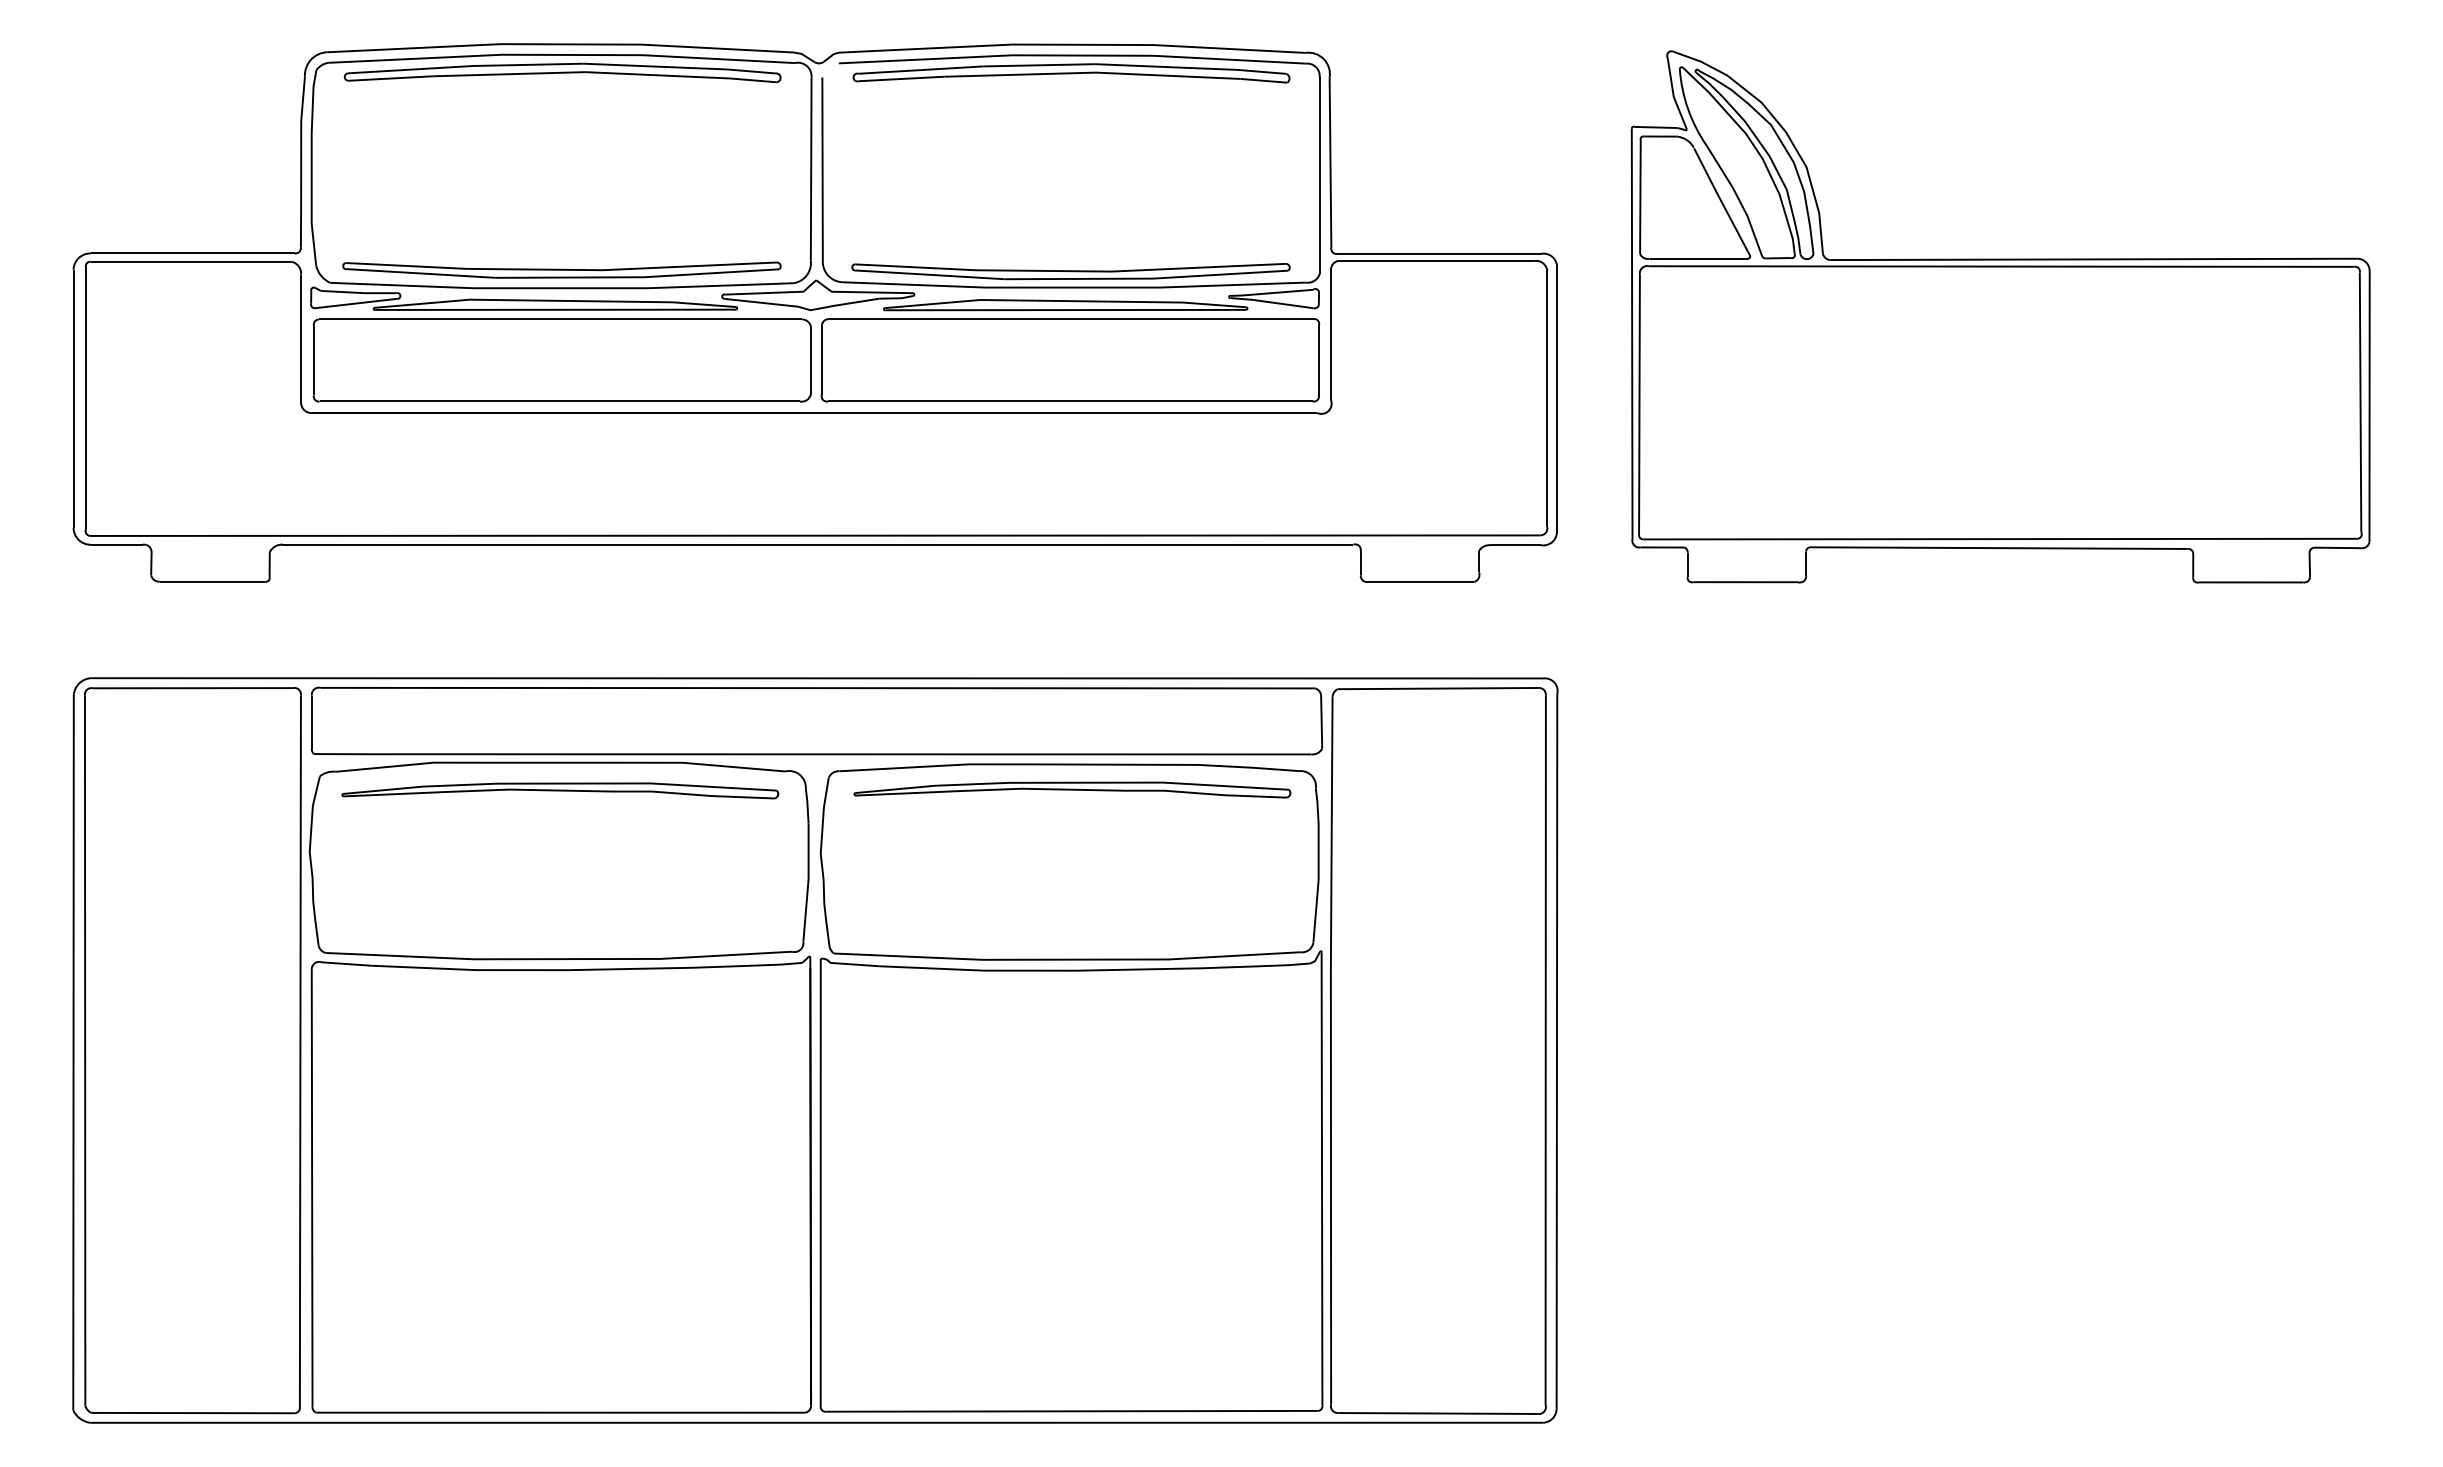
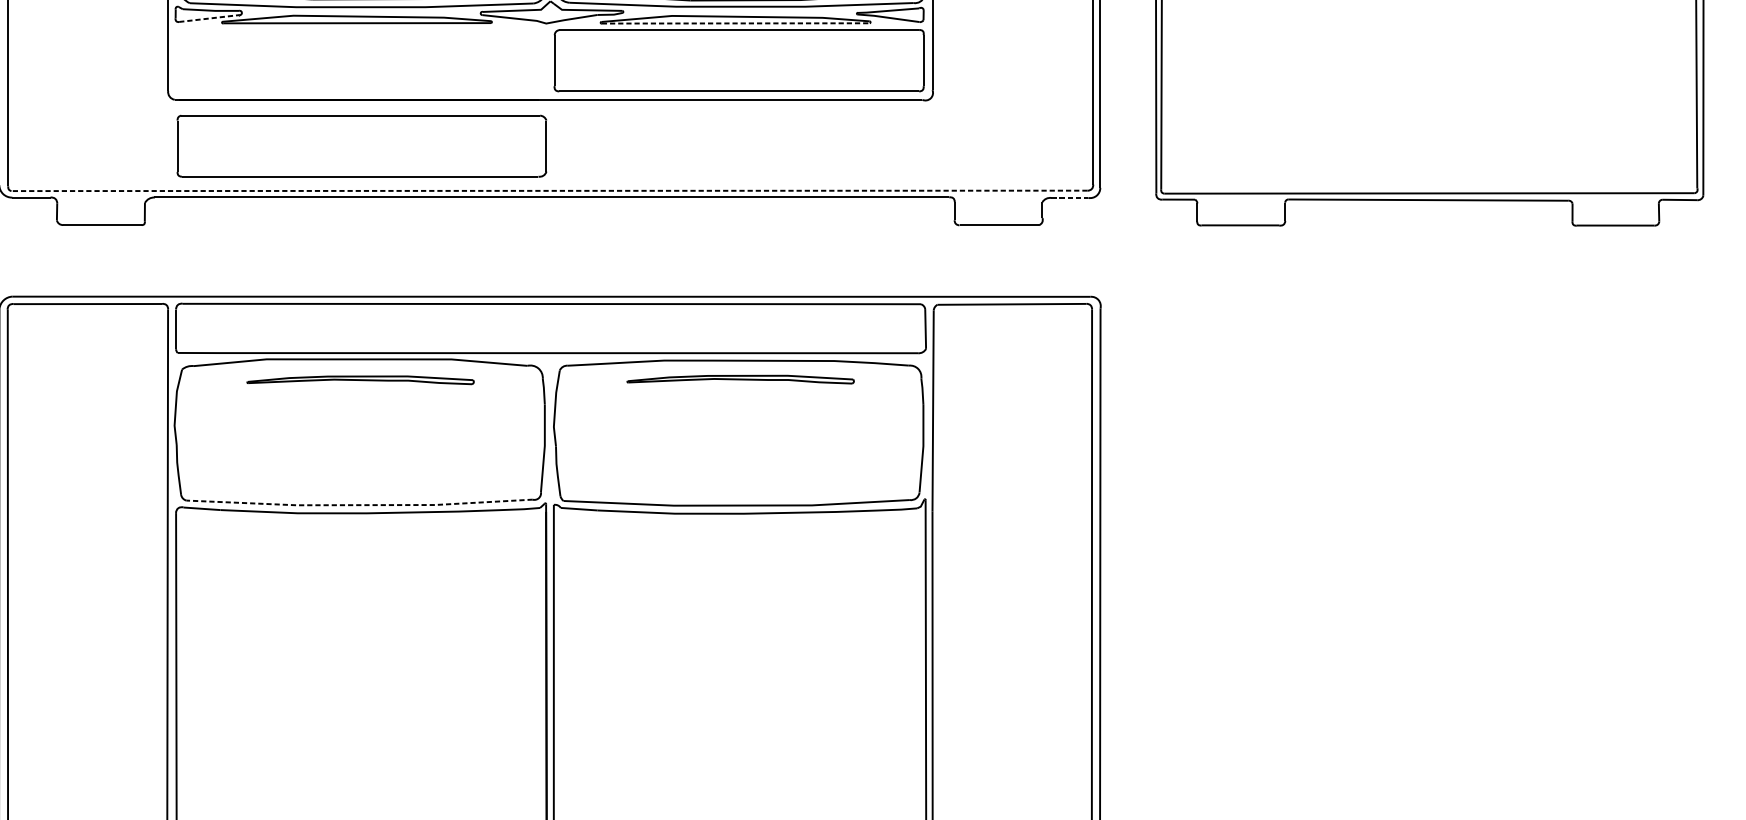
line: (357, 303) -> (210, 18), solid -> dashed
line: (1066, 310) -> (736, 23), solid -> dashed
part: (561, 360) -> (361, 146), moved
line: (814, 535) -> (549, 190), solid -> dashed
line: (1515, 545) -> (1069, 198), solid -> dashed
part: (1072, 789) -> (740, 379), size x0.7
part: (560, 790) -> (360, 380), size x0.7
line: (558, 959) -> (359, 505), solid -> dashed

